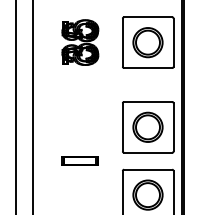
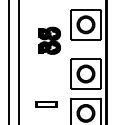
part: (80, 42) -> (49, 40), moved
part: (80, 160) -> (46, 104), moved

